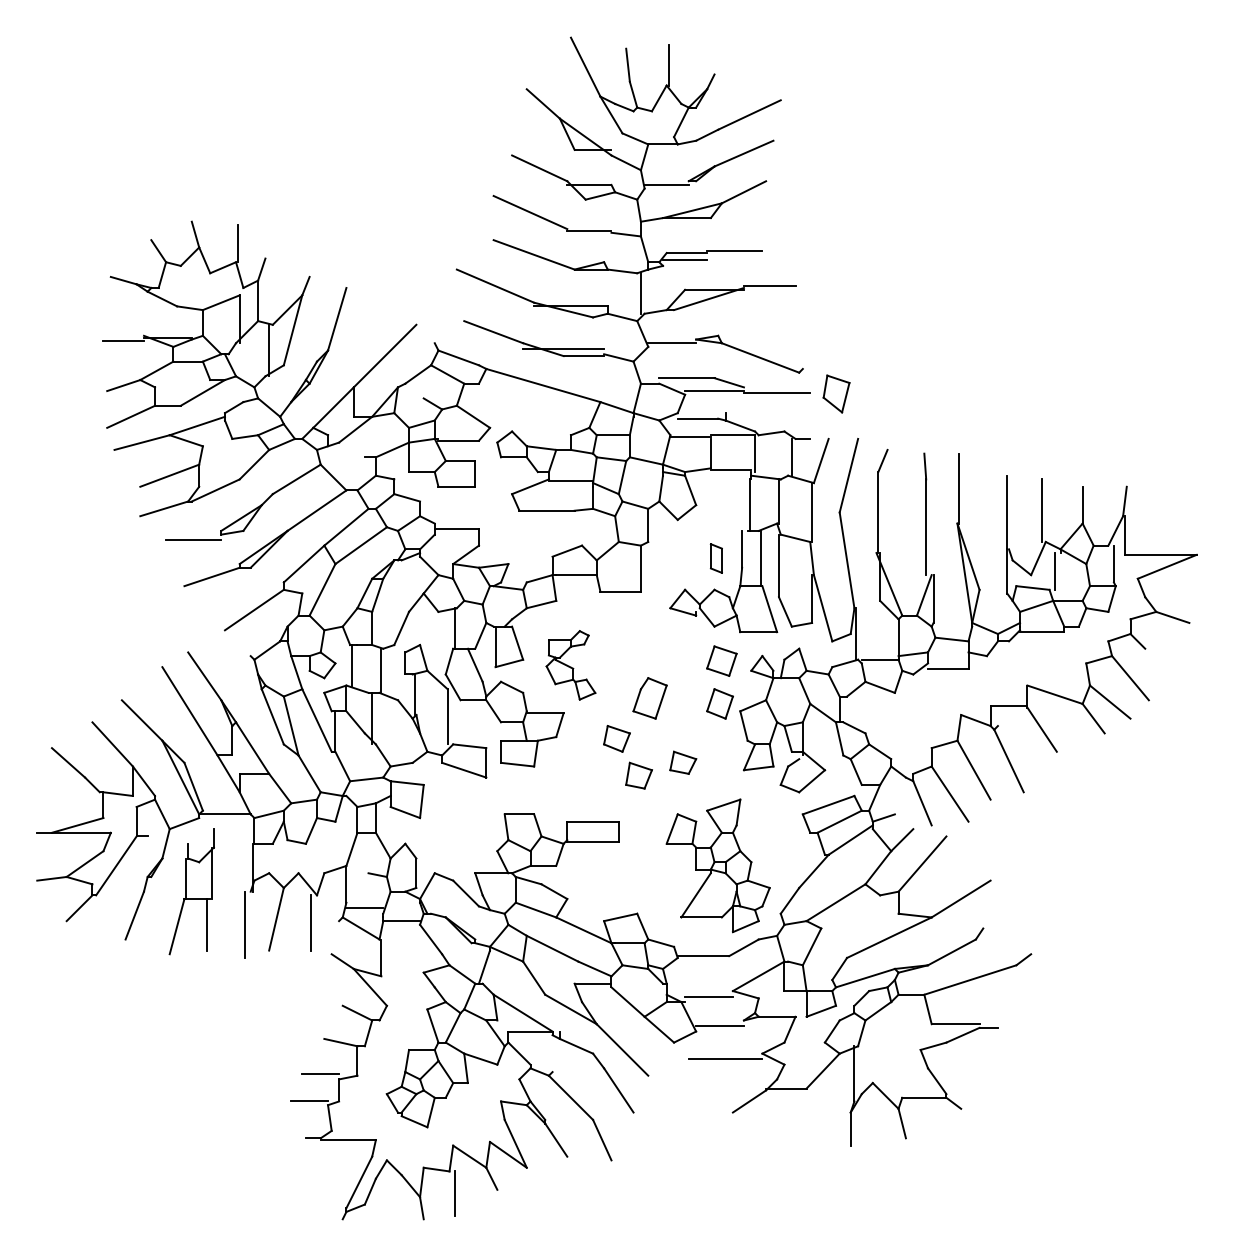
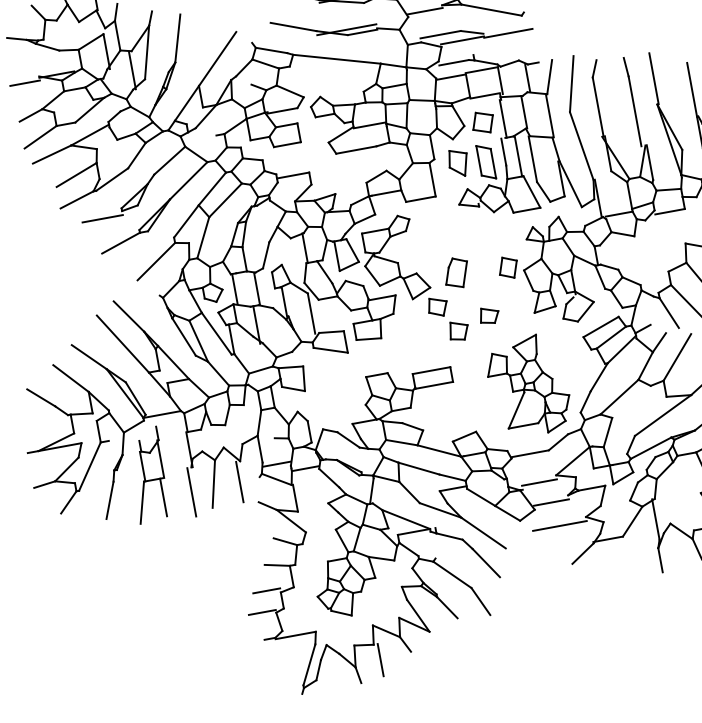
part: (836, 393) -> (458, 162), moved
part: (716, 558) -> (486, 162), size x1.67
part: (721, 660) -> (482, 122), moved
part: (570, 665) -> (394, 259), size x1.67

